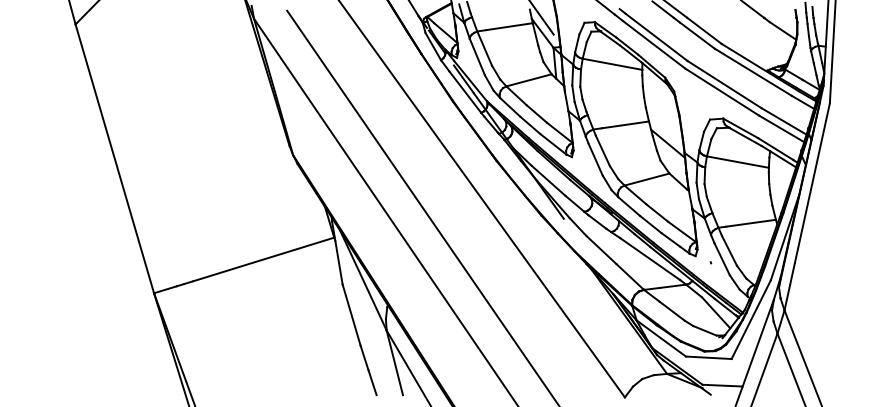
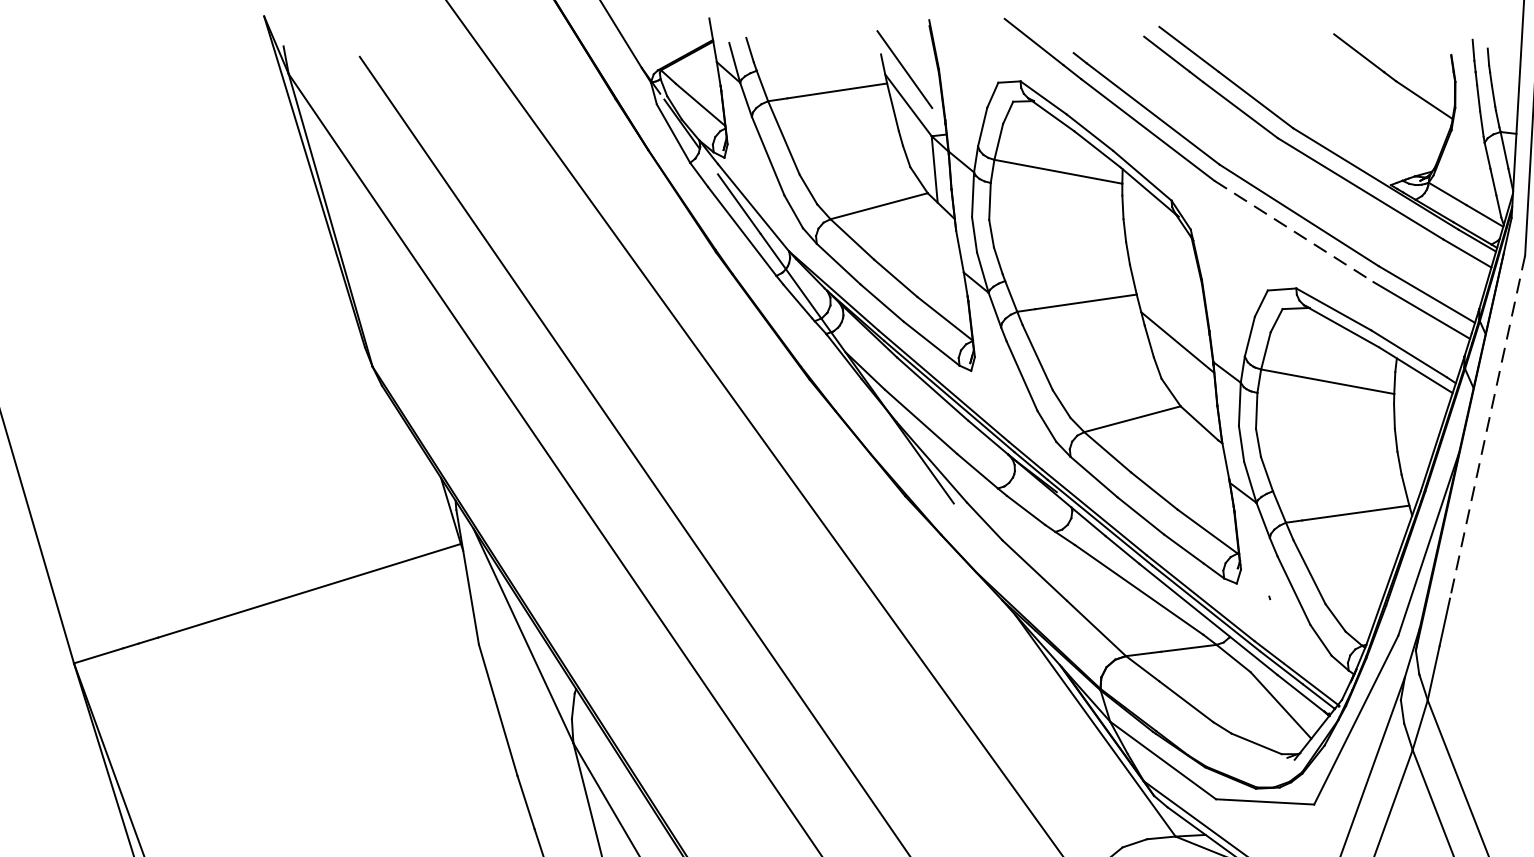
line: (722, 92) -> (1294, 232), solid -> dashed
line: (812, 183) -> (1487, 427), solid -> dashed

